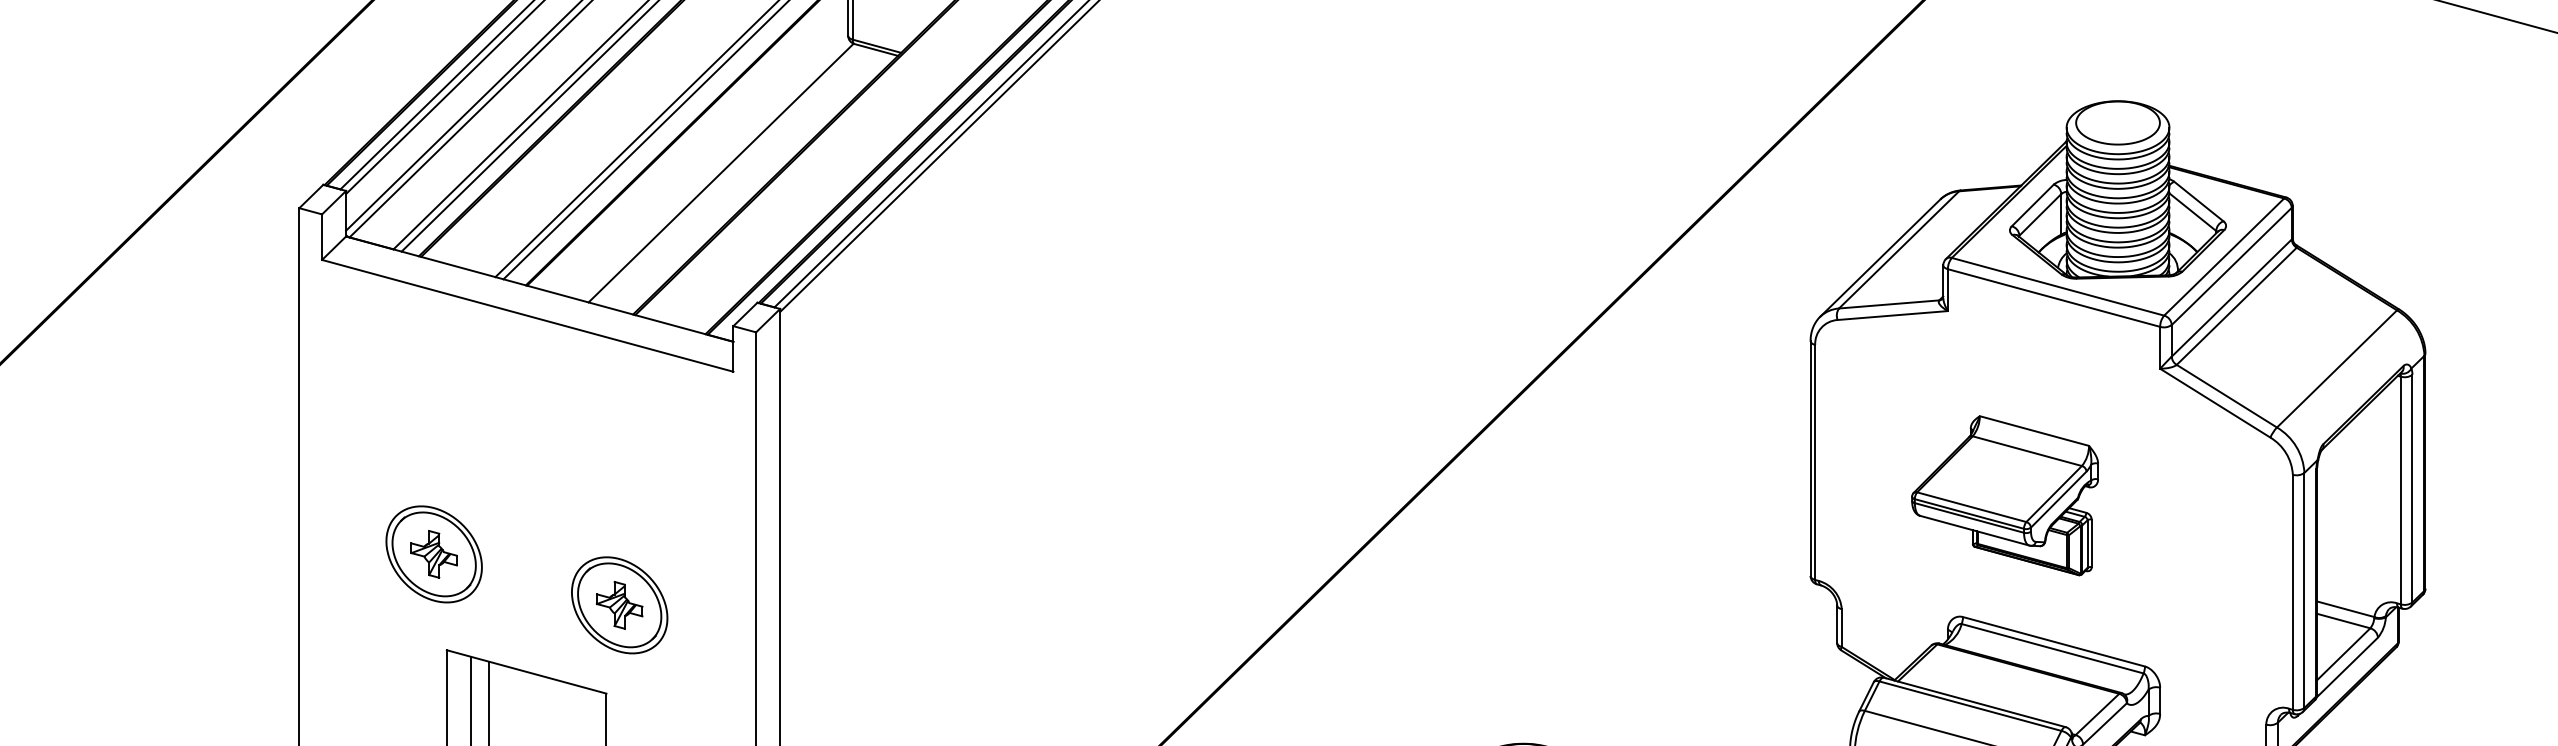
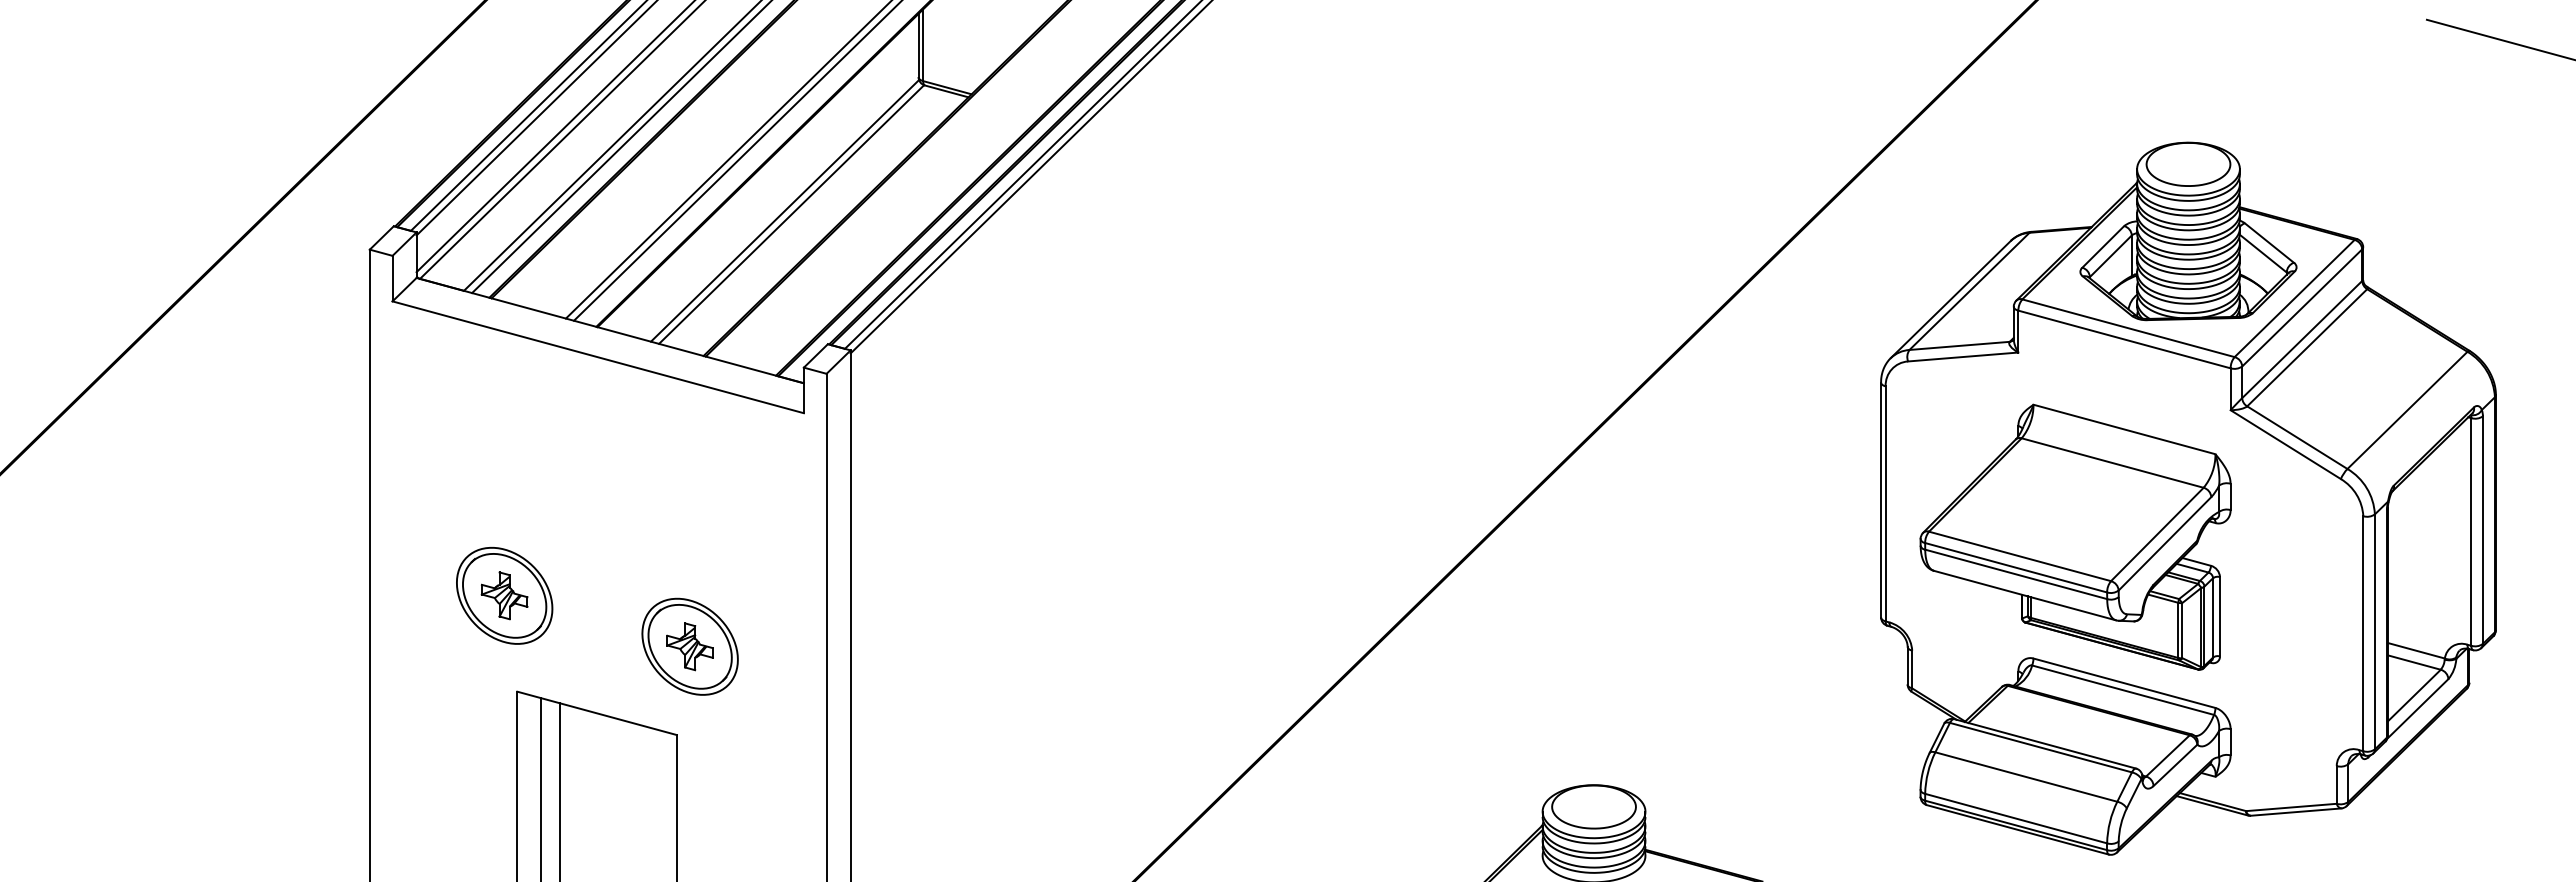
line: (714, 169) -> (784, 210), added
part: (2005, 495) -> (2075, 536), size x1.67

